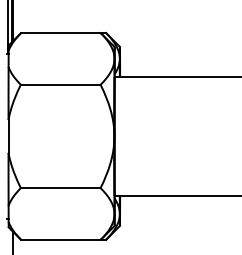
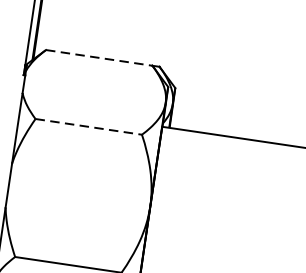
line: (60, 33) -> (98, 58), solid -> dashed
line: (60, 84) -> (88, 126), solid -> dashed

